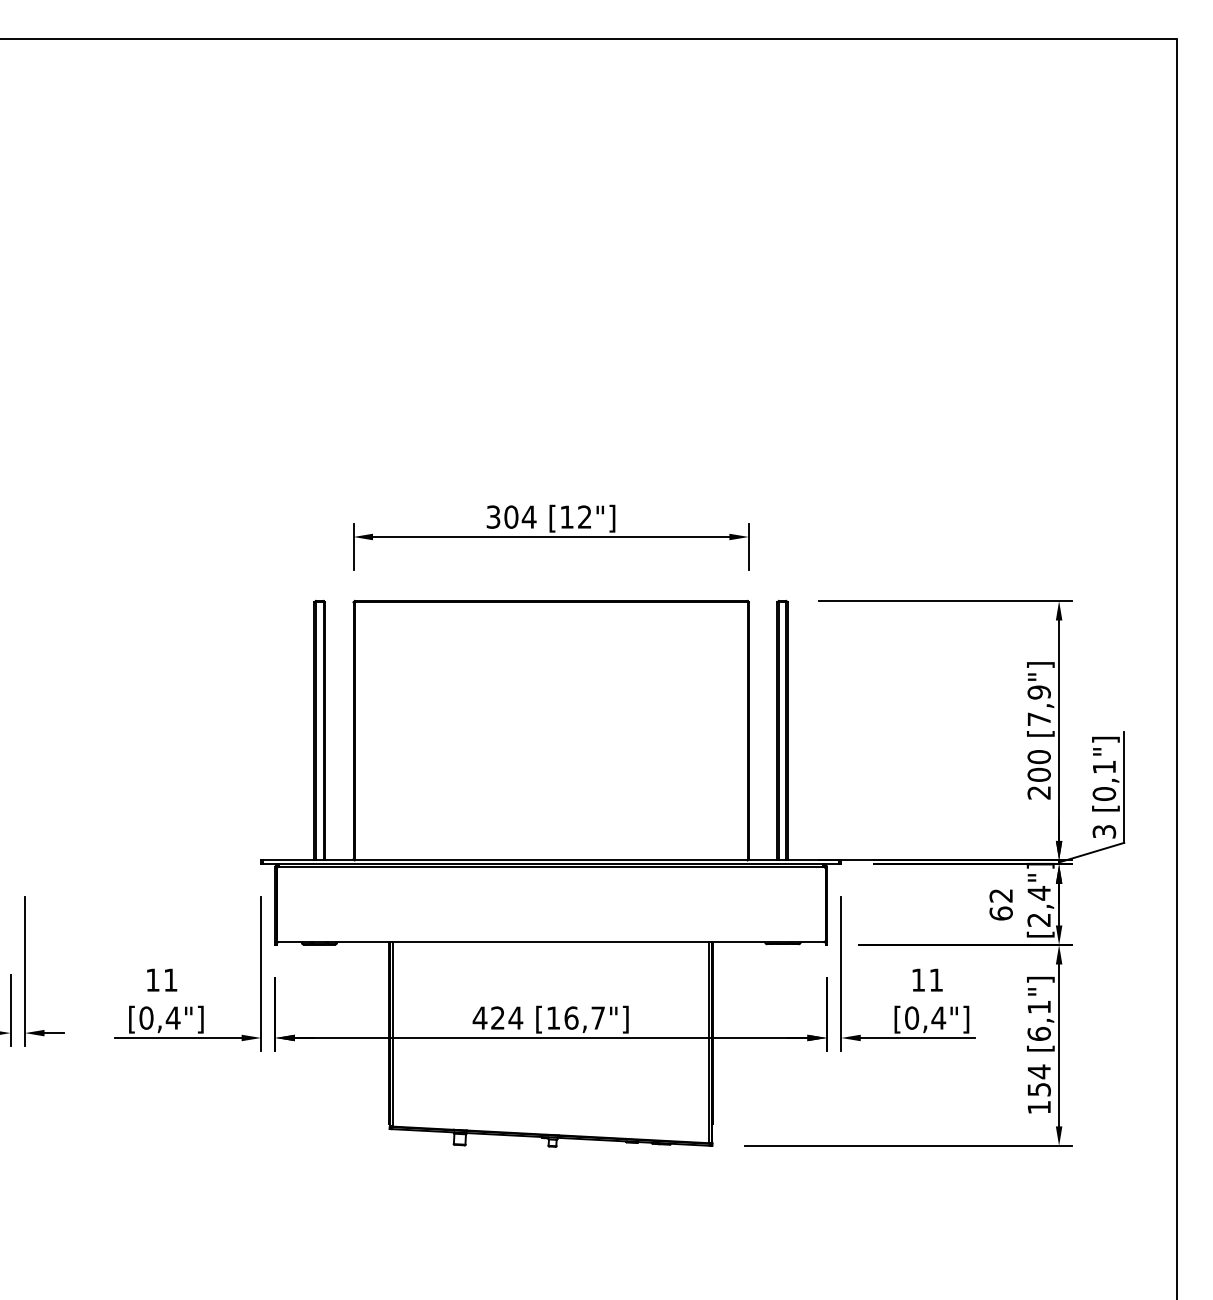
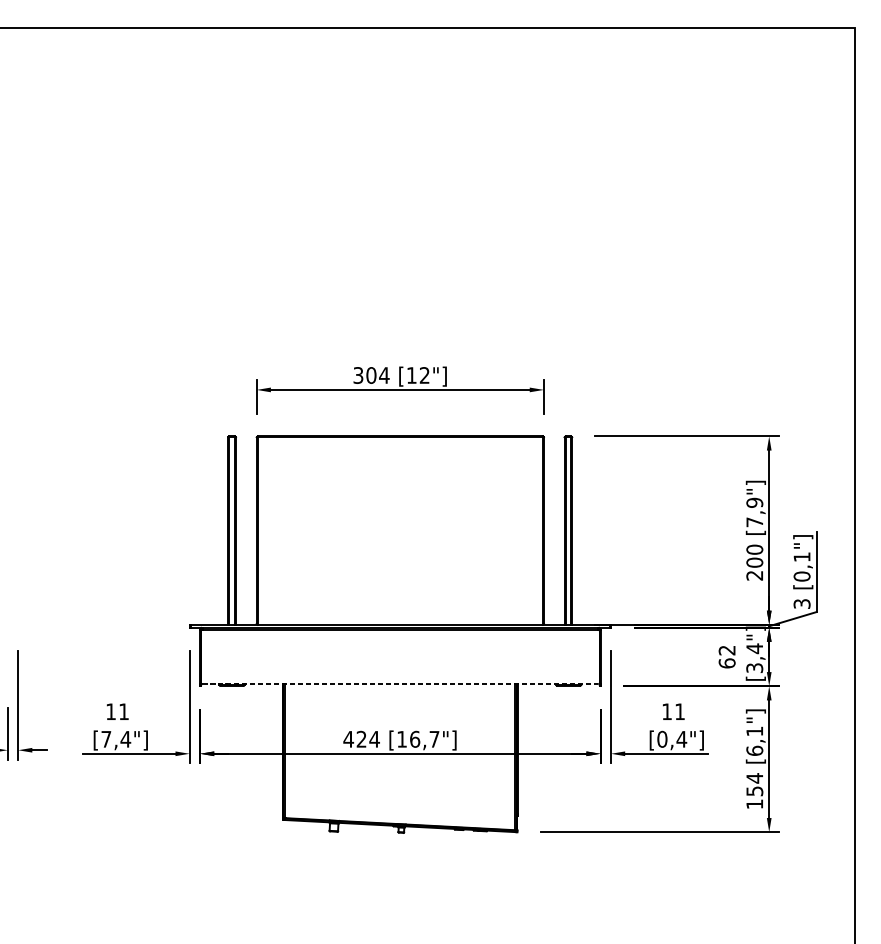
text: (1038, 919) -> (754, 667), [2,4"] -> [3,4"]
line: (551, 942) -> (400, 684), solid -> dashed
text: (146, 1017) -> (106, 738), [0,4"] -> [7,4"]

